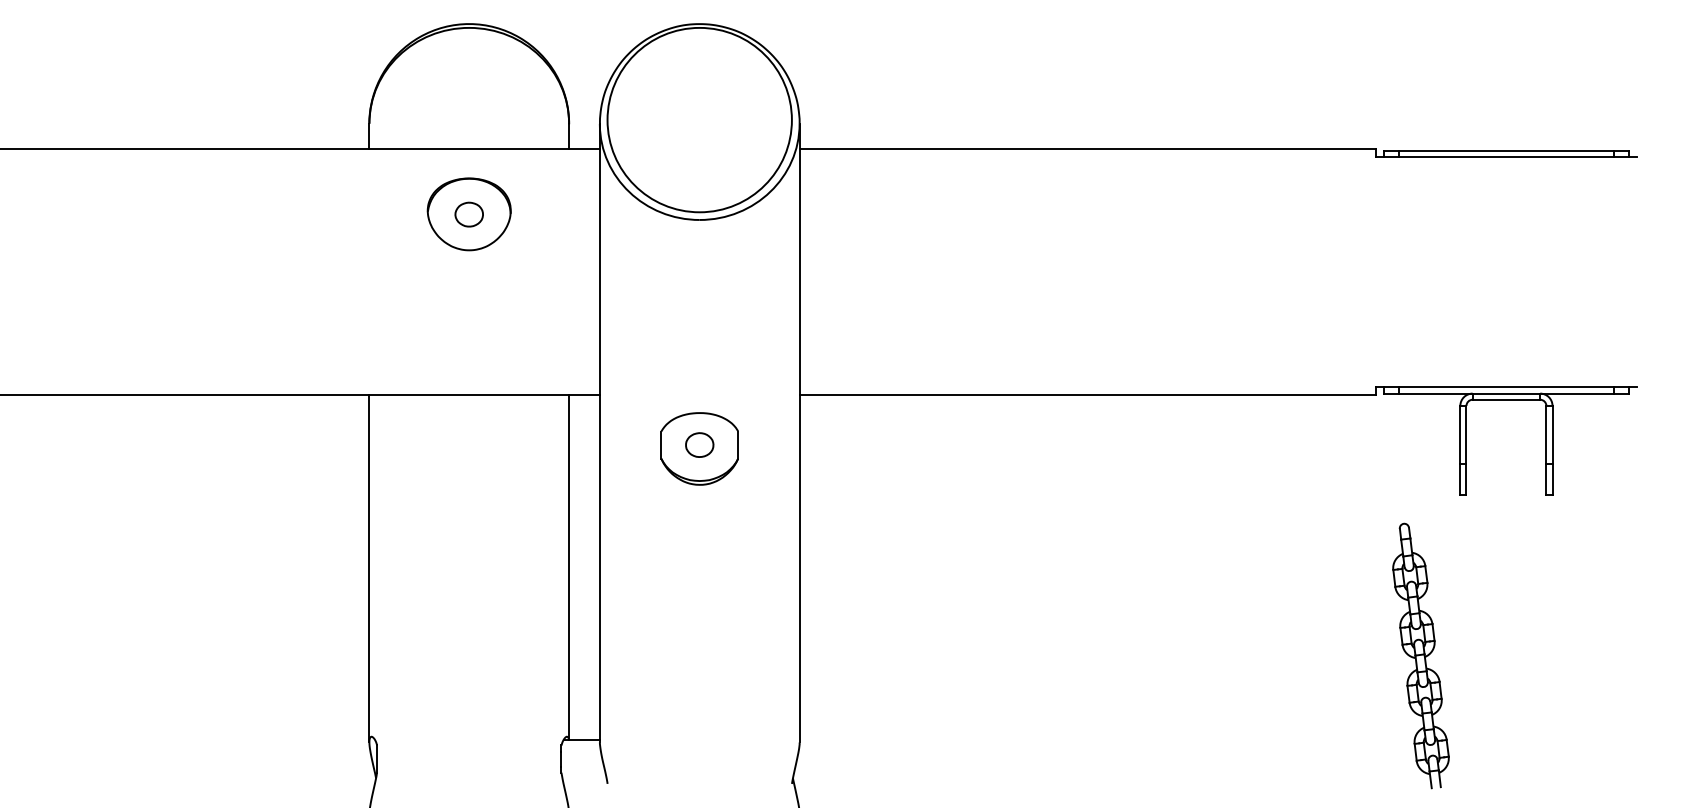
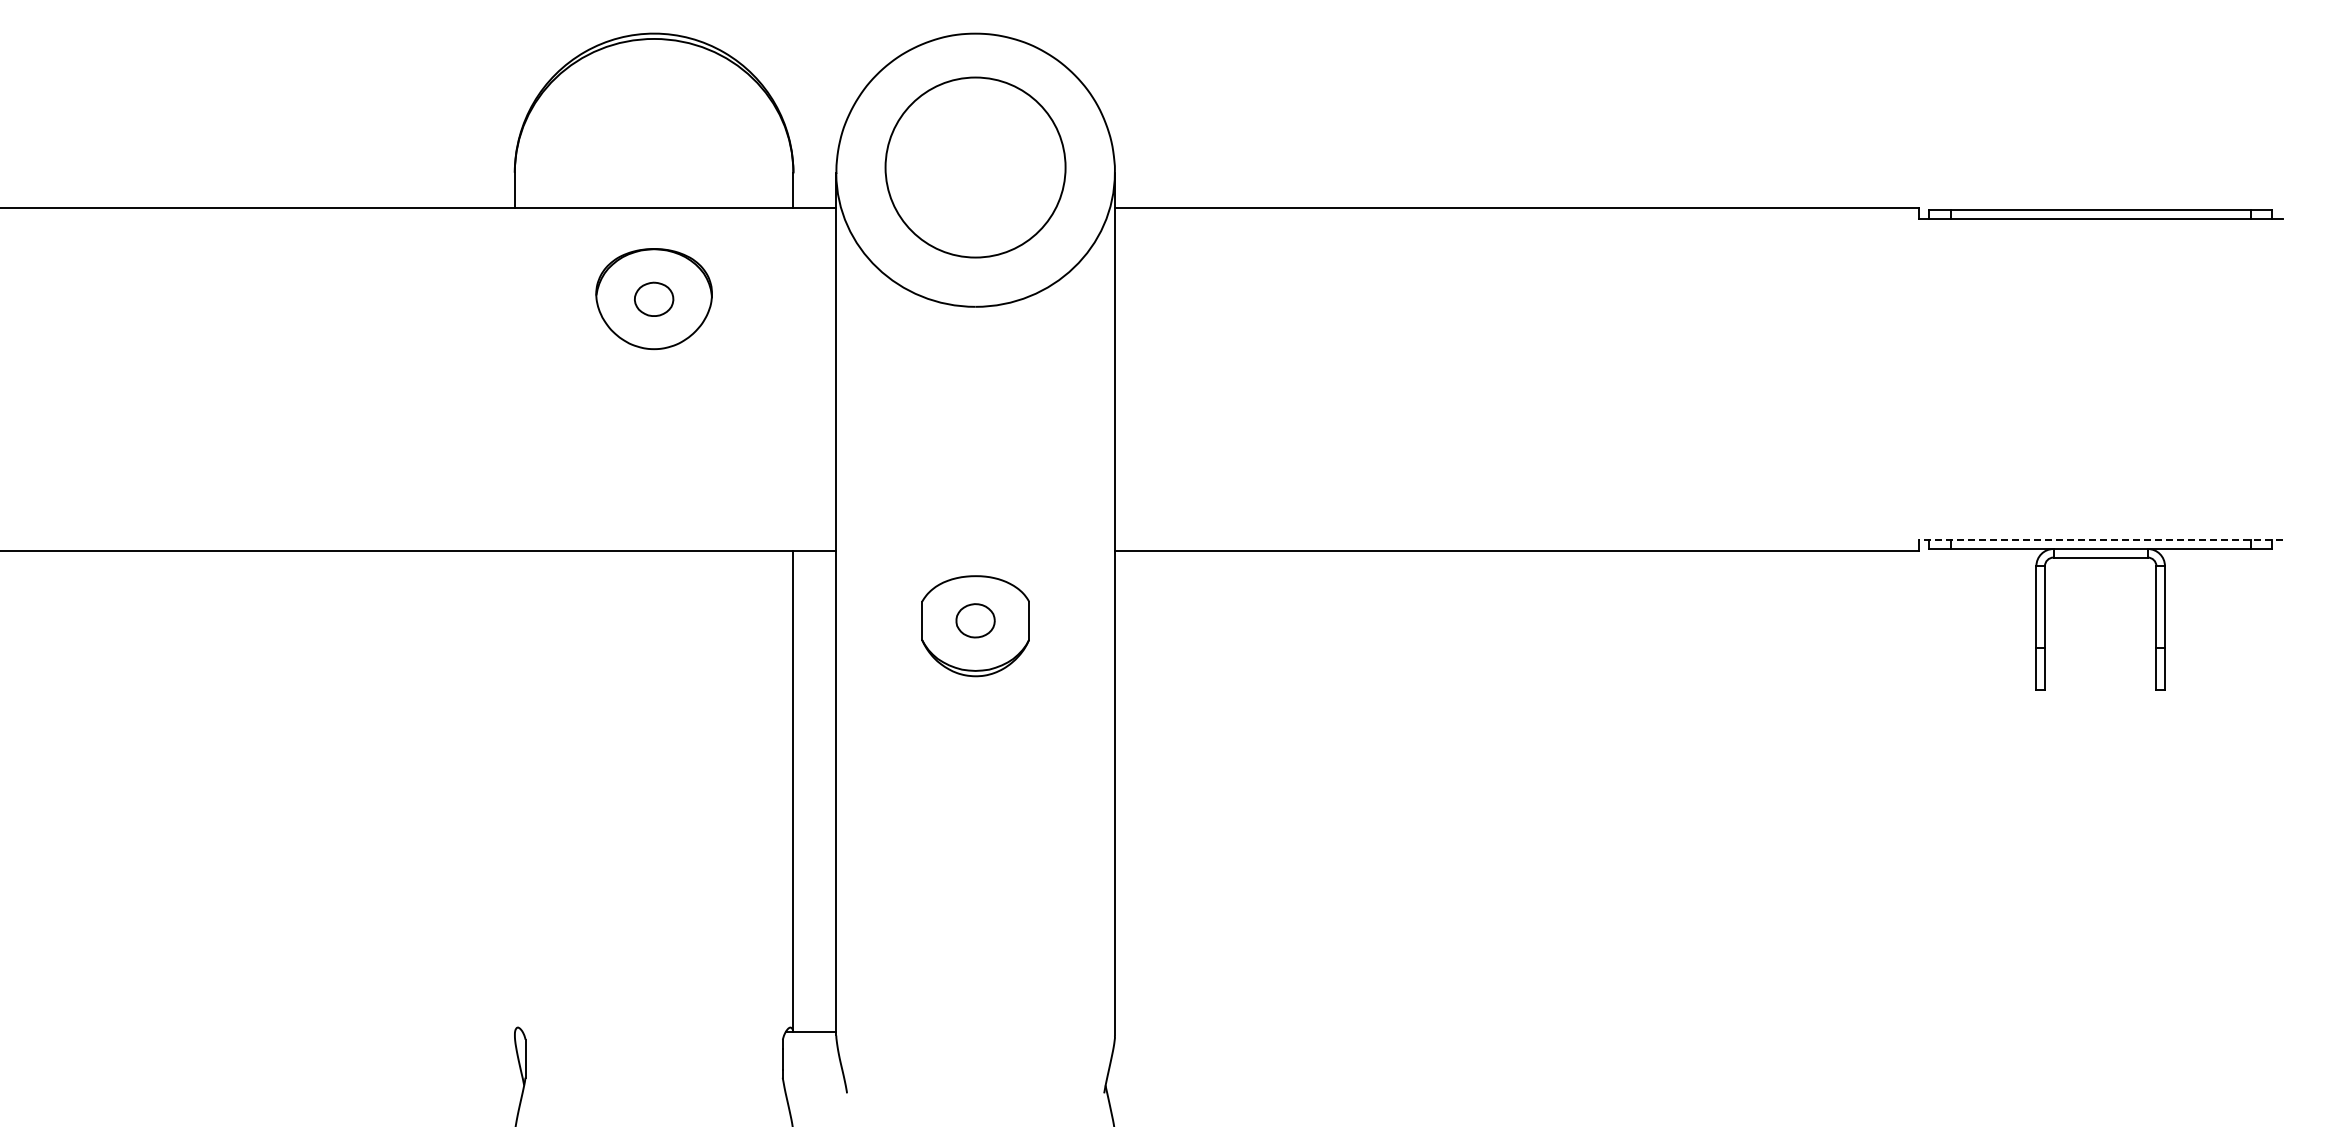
circle: (699, 120) -> (975, 167), size x0.7
line: (1506, 387) -> (2100, 540), solid -> dashed
line: (369, 568) -> (514, 793), removed
part: (1420, 655) -> (1981, 914), removed

